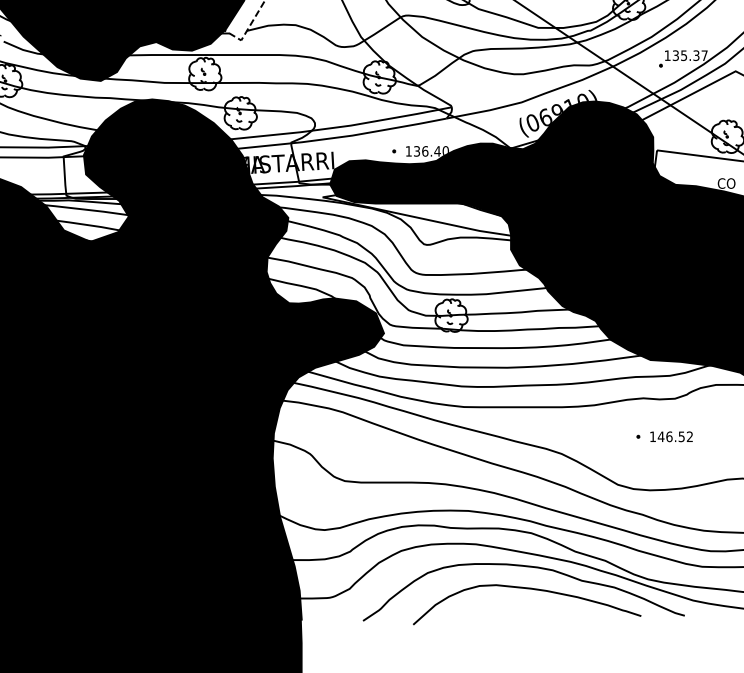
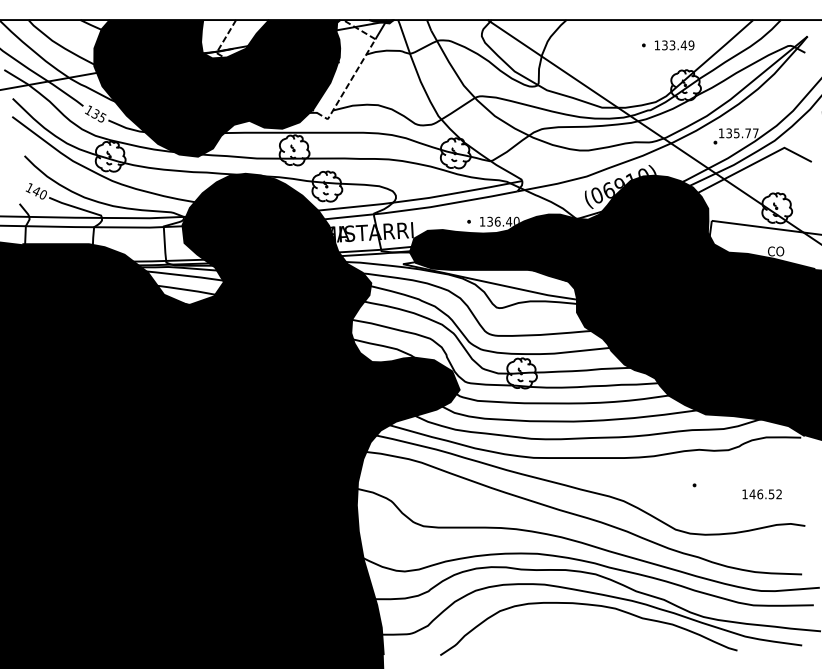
text: (695, 55) -> (747, 133), 135.37 -> 135.77
text: (670, 436) -> (761, 494), moved
curve: (526, 589) -> (591, 626), removed

